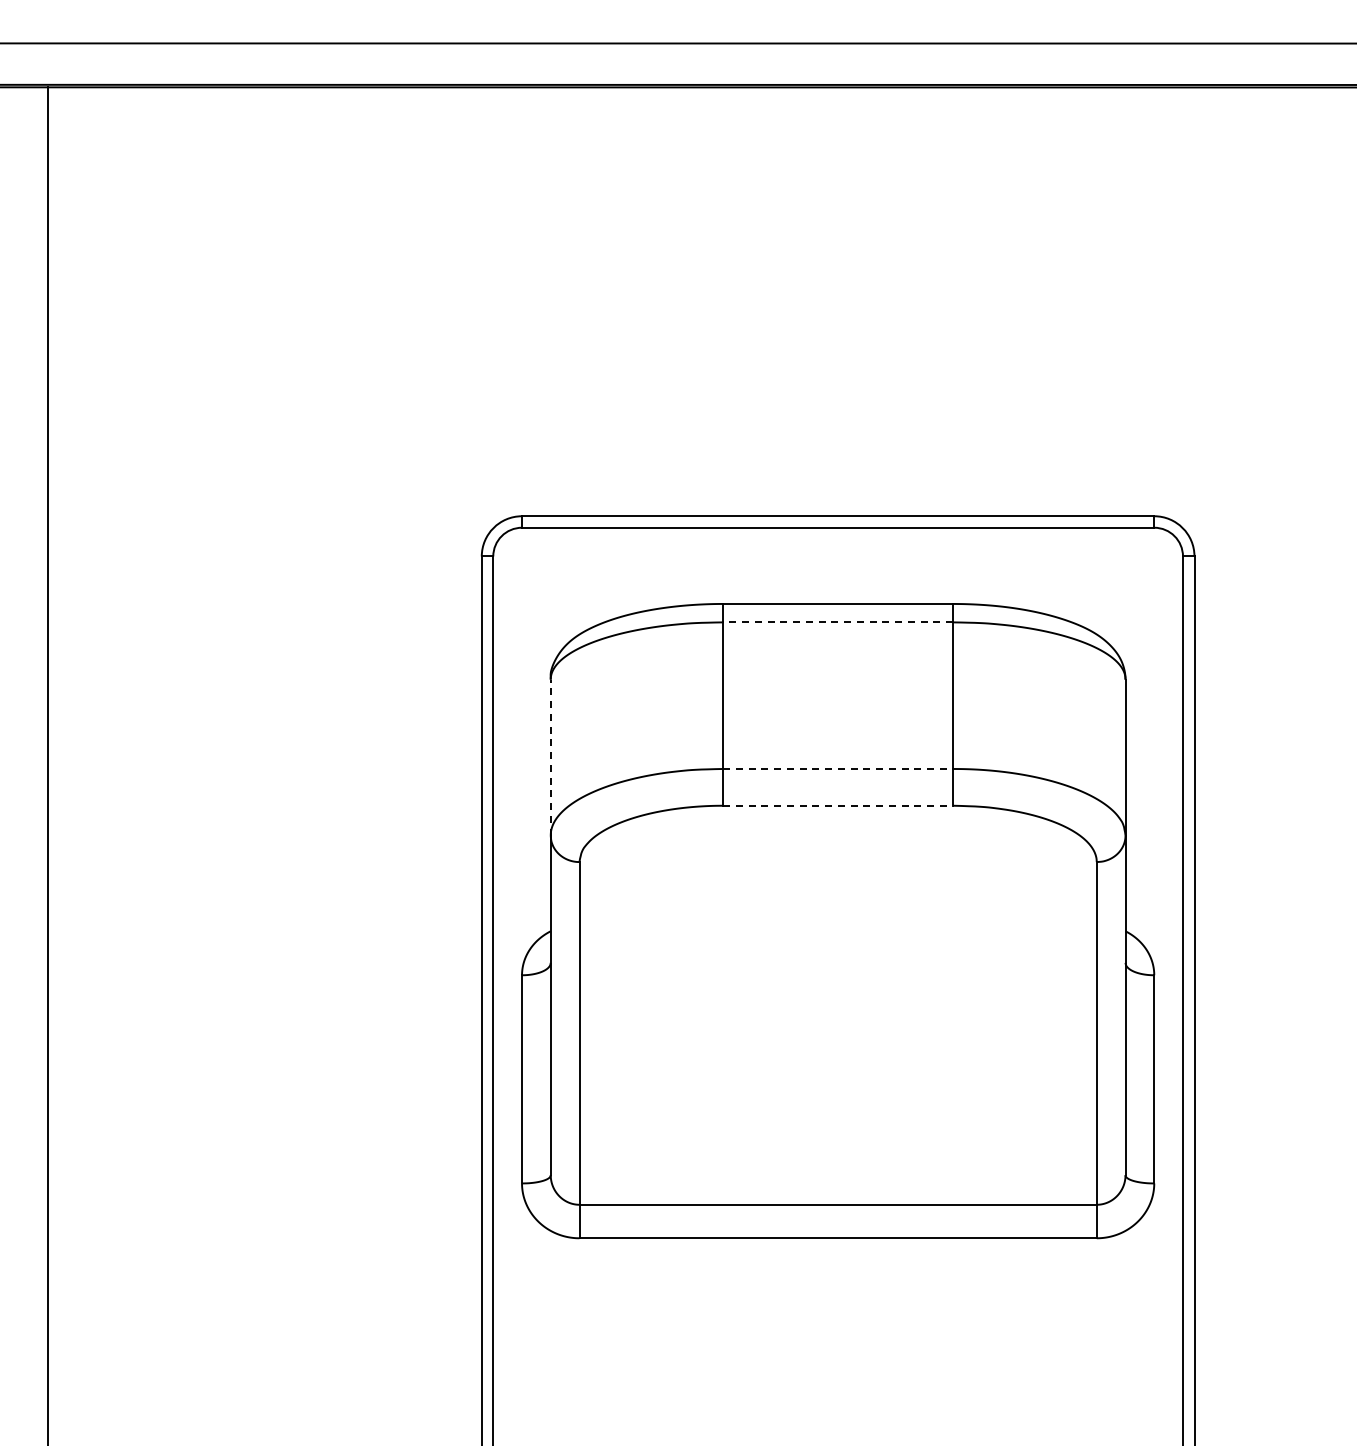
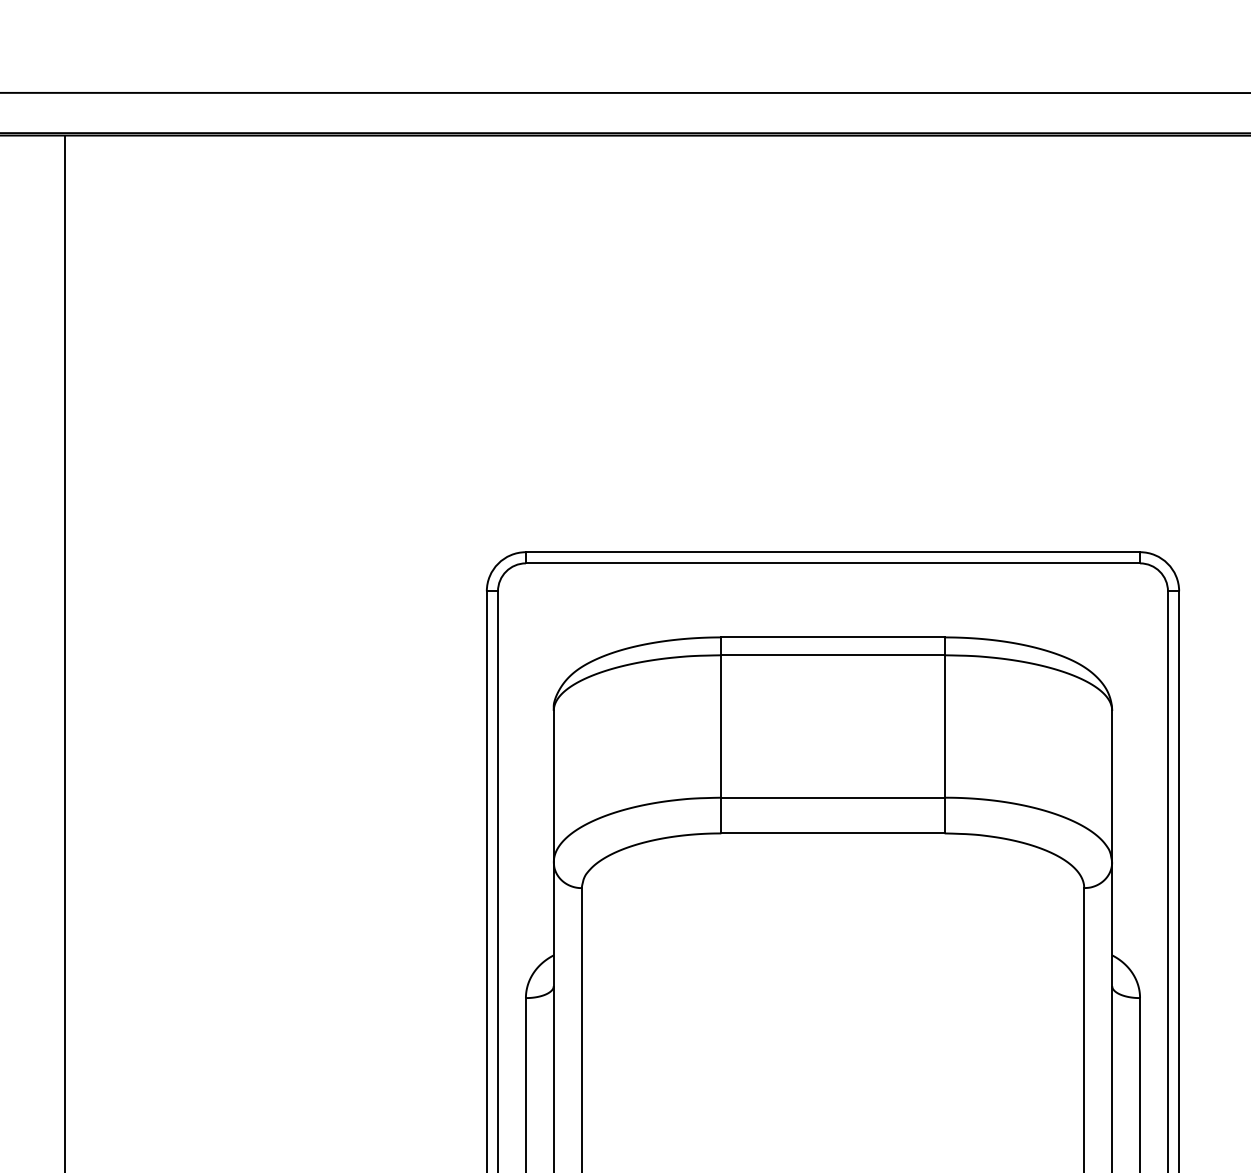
line: (838, 622) -> (833, 655), dashed -> solid
line: (550, 757) -> (553, 786), dashed -> solid
line: (838, 768) -> (833, 797), dashed -> solid
line: (838, 805) -> (833, 833), dashed -> solid

